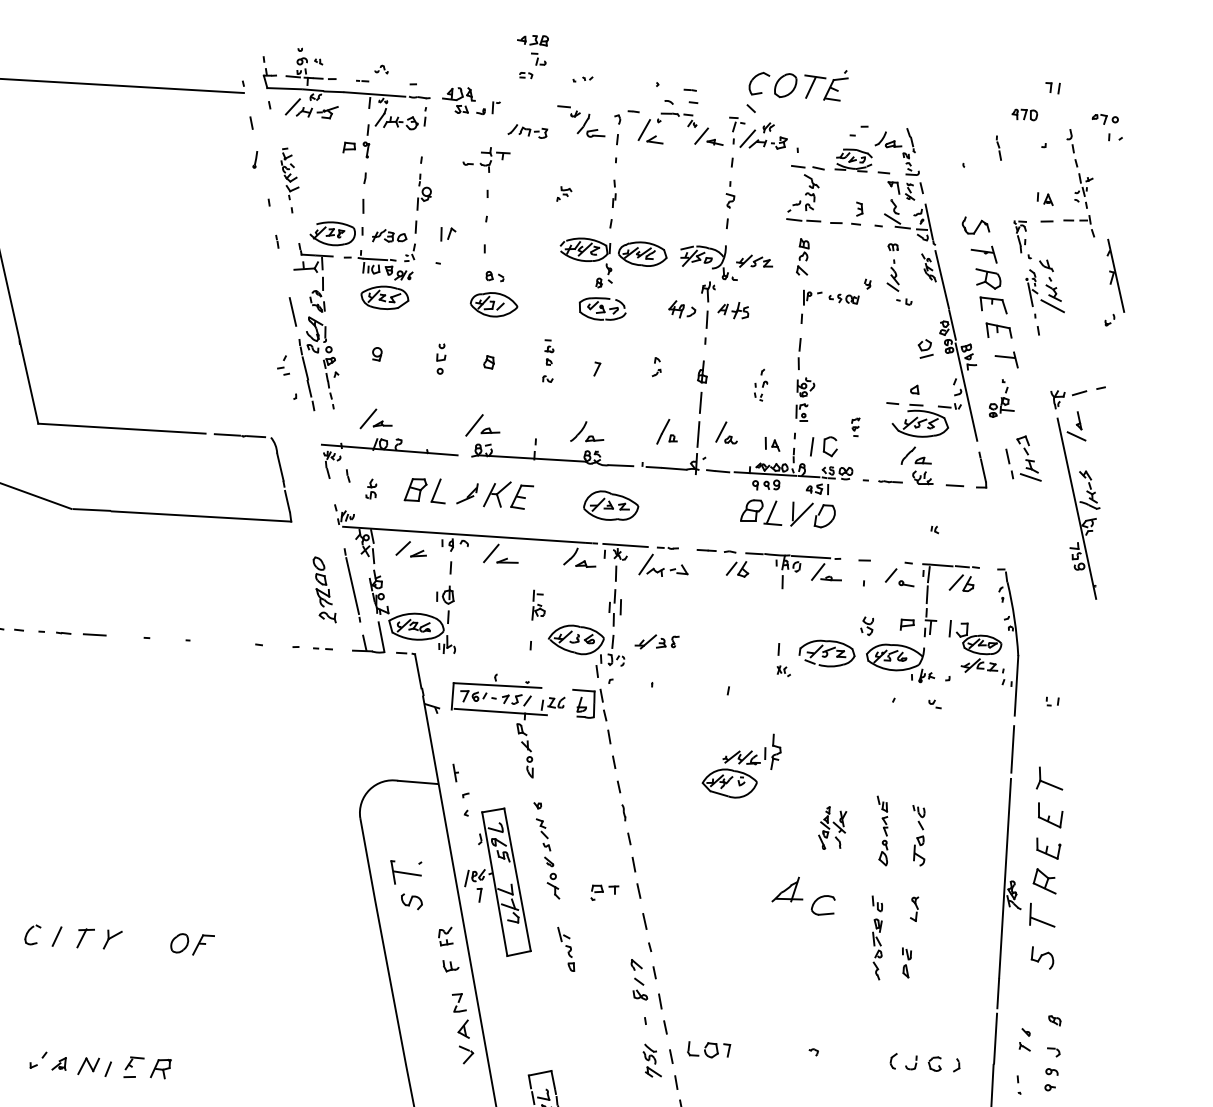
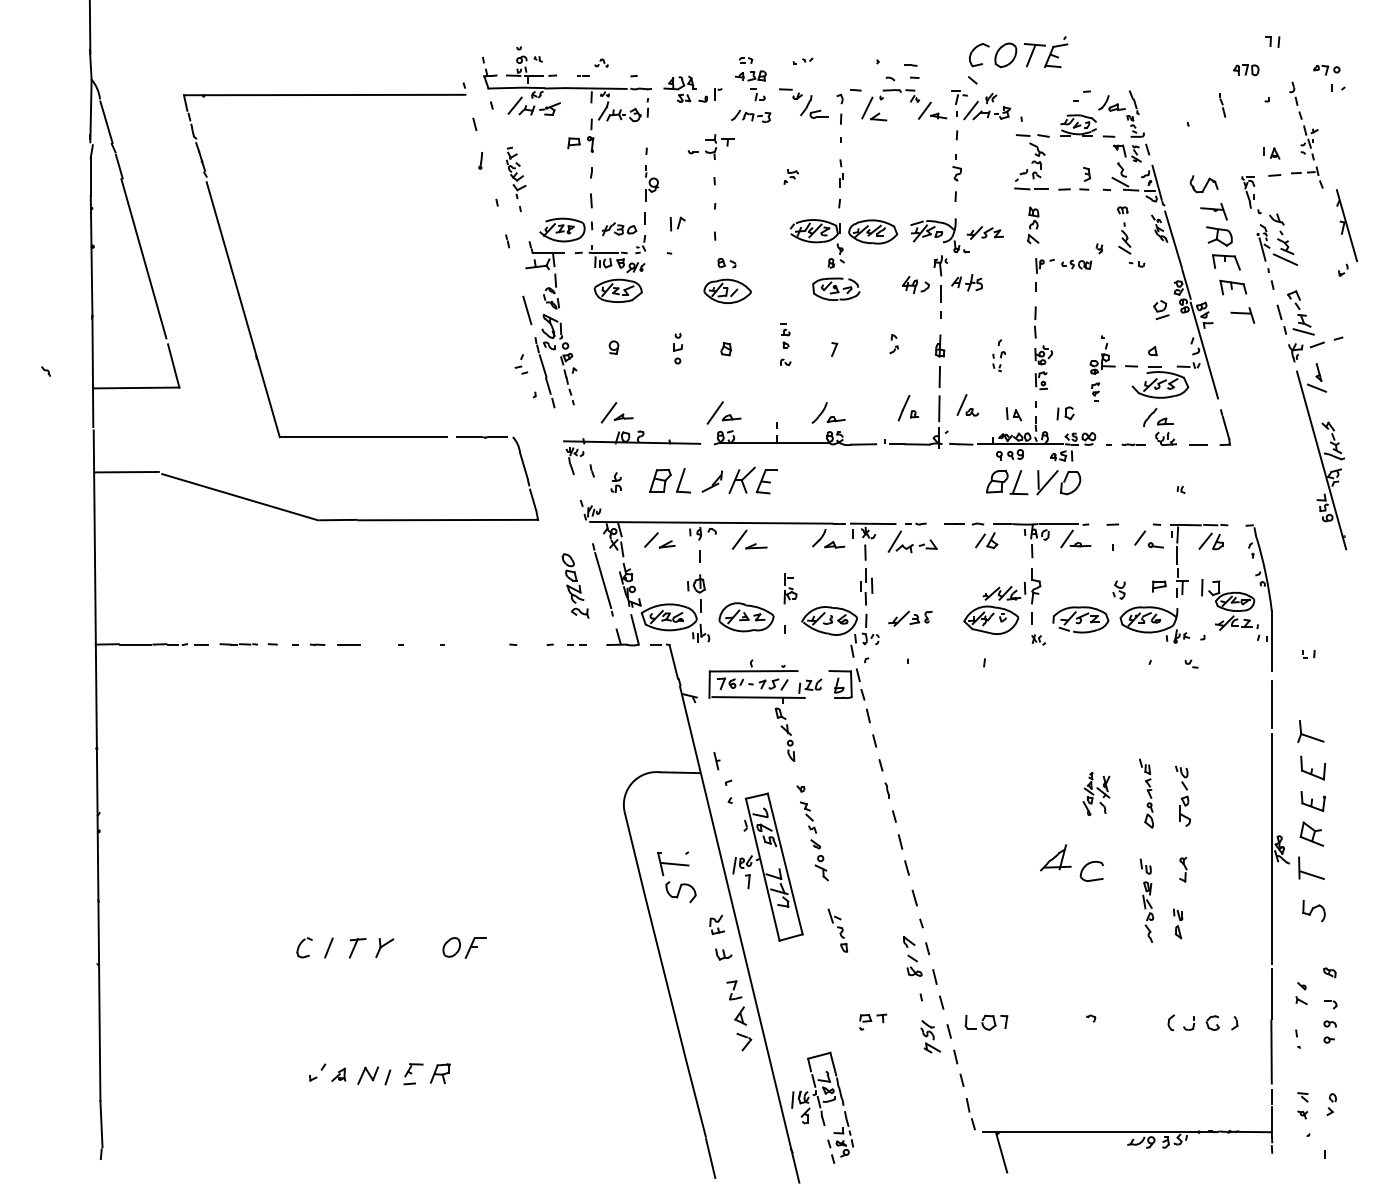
part: (532, 49) -> (750, 85), moved
part: (1002, 398) -> (1102, 354), moved
part: (824, 446) -> (1065, 413), size x0.62
part: (1023, 457) -> (1295, 312), moved
part: (611, 506) -> (746, 617), moved
part: (742, 765) -> (1002, 601), moved
part: (605, 892) -> (873, 1021), moved
part: (411, 902) -> (680, 892), size x1.43

